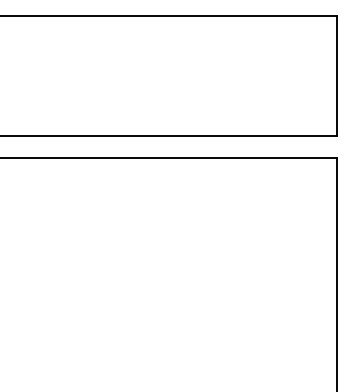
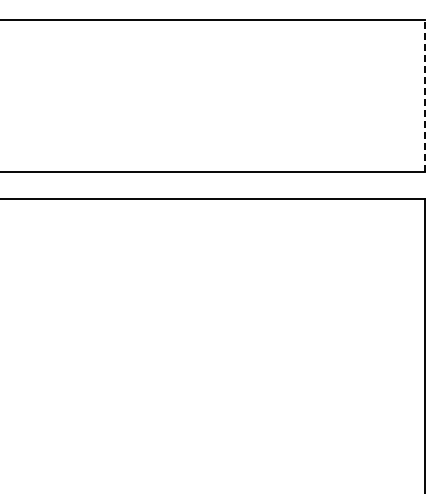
line: (337, 75) -> (425, 95), solid -> dashed

